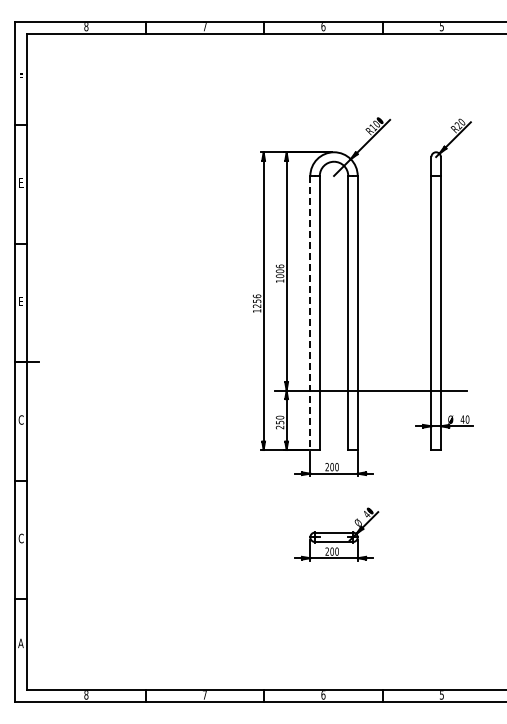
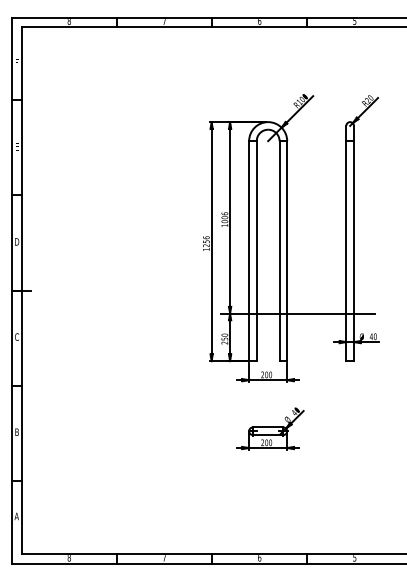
text: (20, 301) -> (16, 241), E -> D
line: (310, 312) -> (249, 250), dashed -> solid
text: (20, 538) -> (16, 432), C -> B

